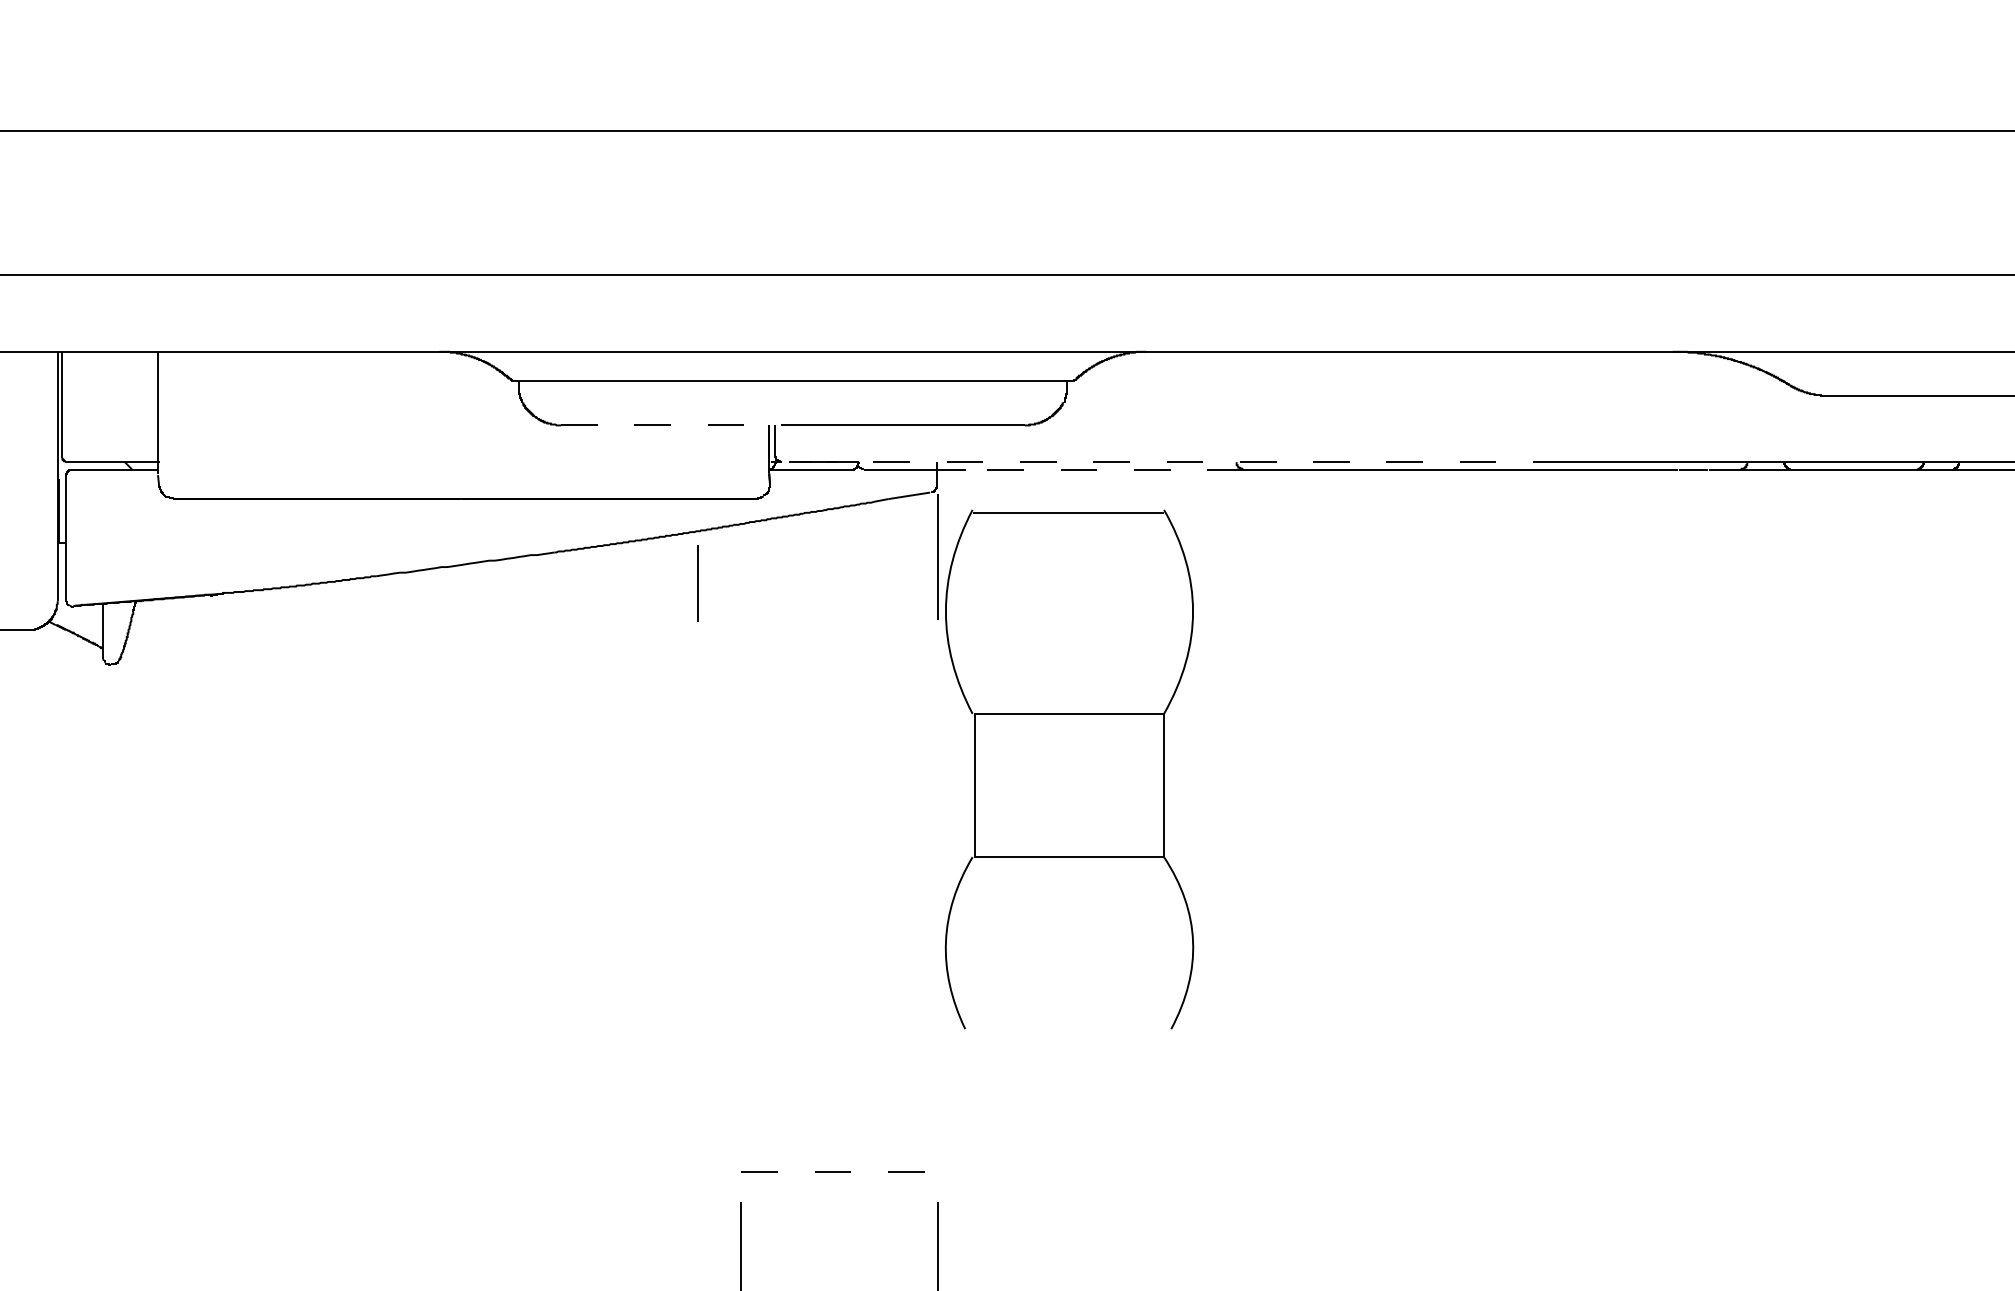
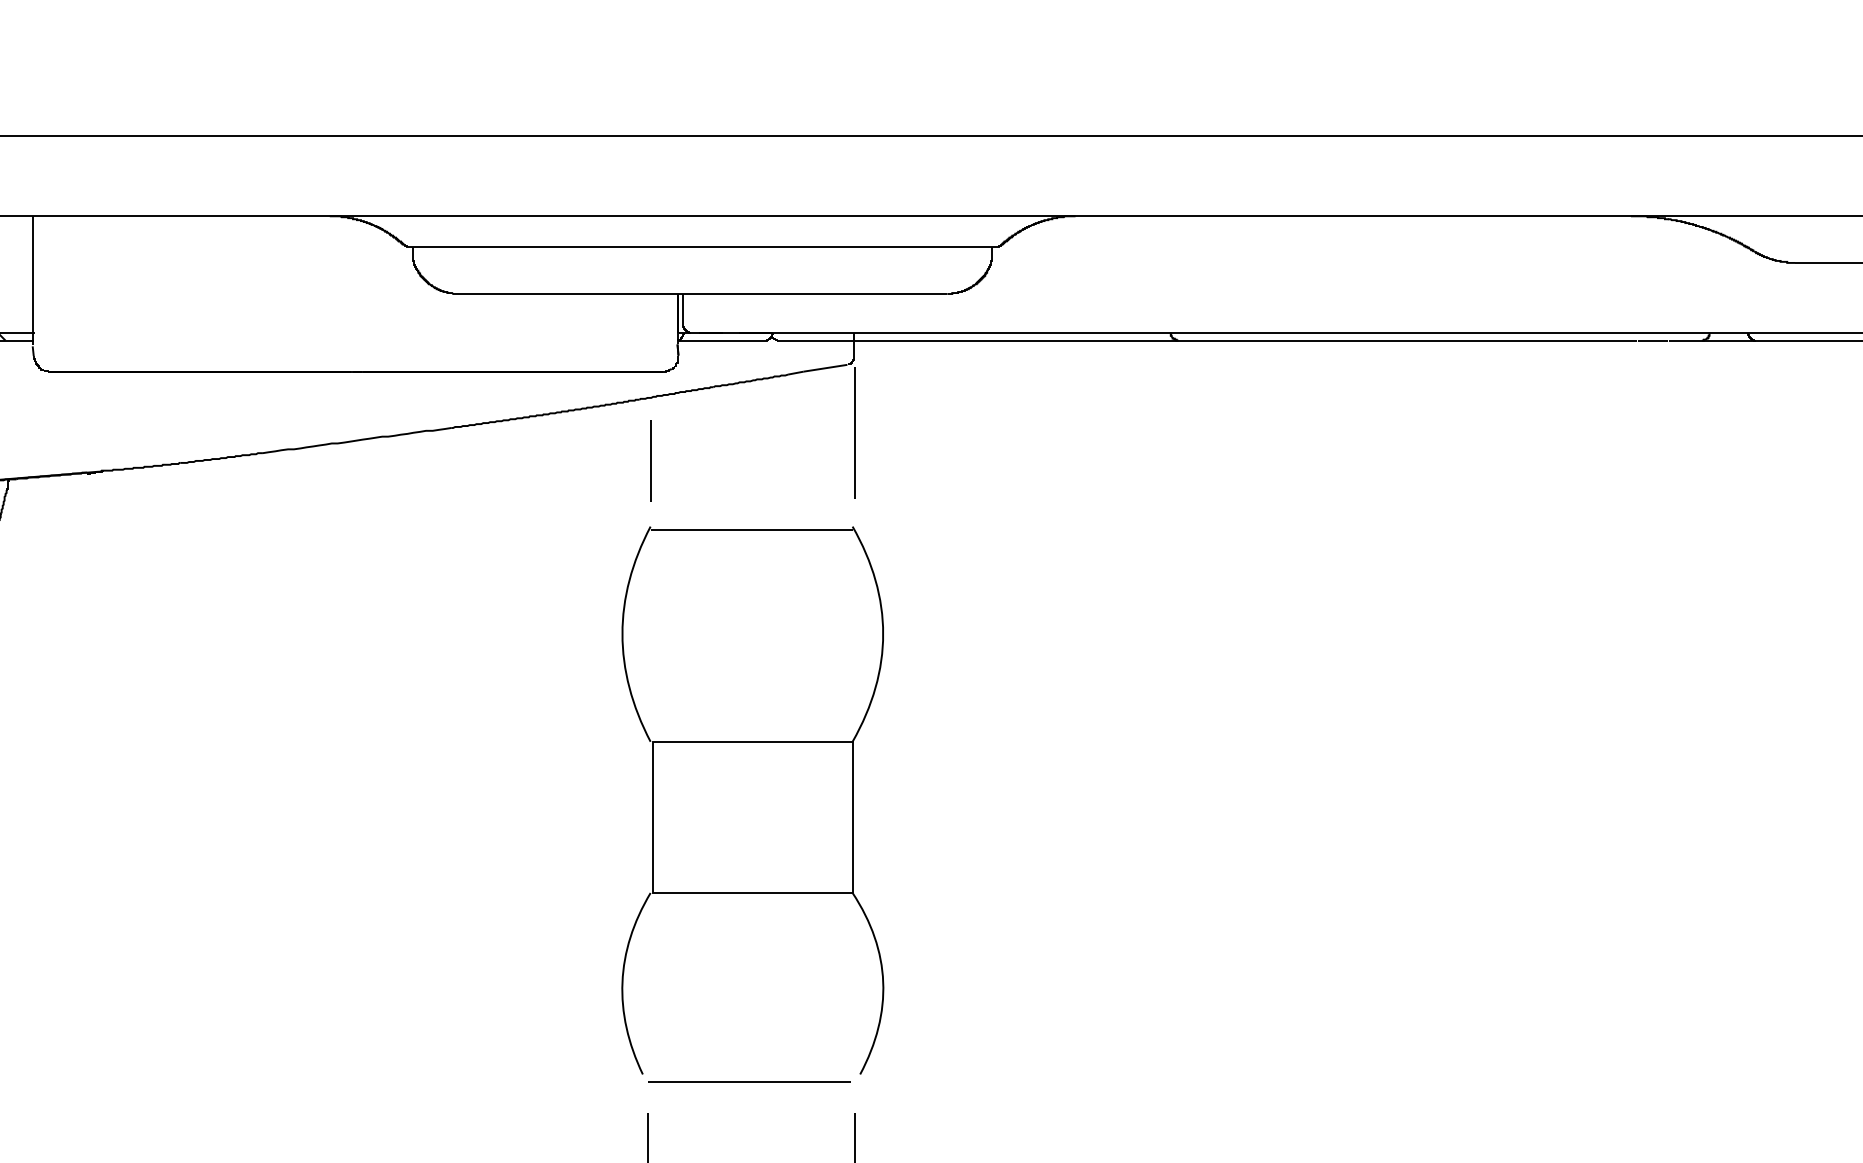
line: (685, 425) -> (589, 294), dashed -> solid
line: (1175, 462) -> (1106, 333), dashed -> solid
line: (1104, 469) -> (1031, 340), dashed -> solid
line: (697, 583) -> (650, 460), moved
part: (1069, 769) -> (752, 800), moved
line: (838, 1172) -> (750, 1082), dashed -> solid

